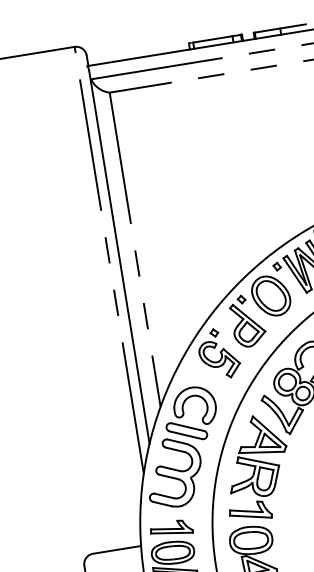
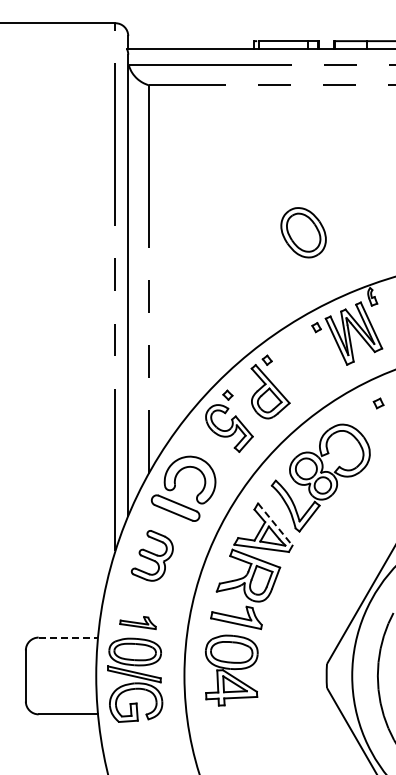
part: (271, 295) -> (303, 232), moved
line: (269, 431) -> (275, 524), solid -> dashed
part: (174, 472) -> (152, 555), size x0.6
part: (171, 528) -> (137, 622), size x0.7
line: (117, 549) -> (68, 637), solid -> dashed

